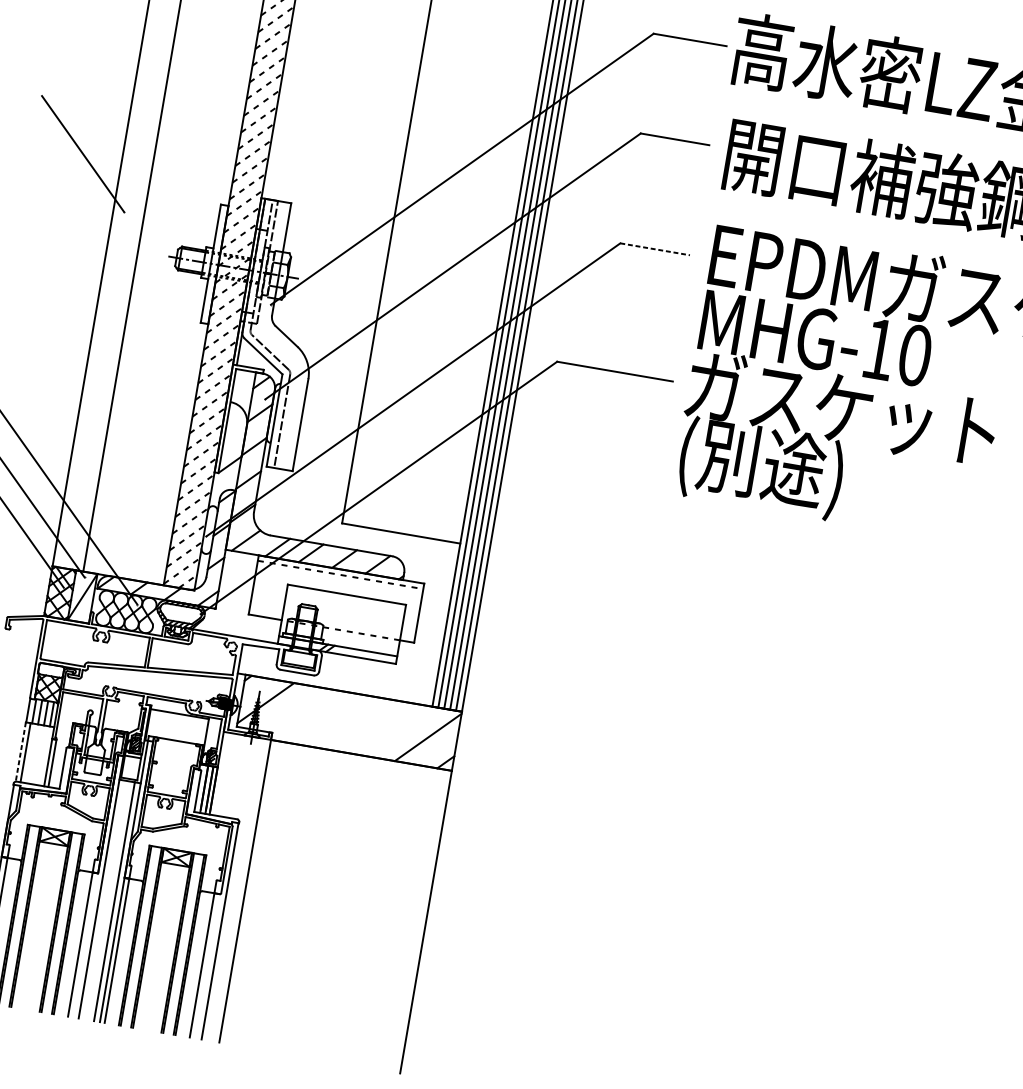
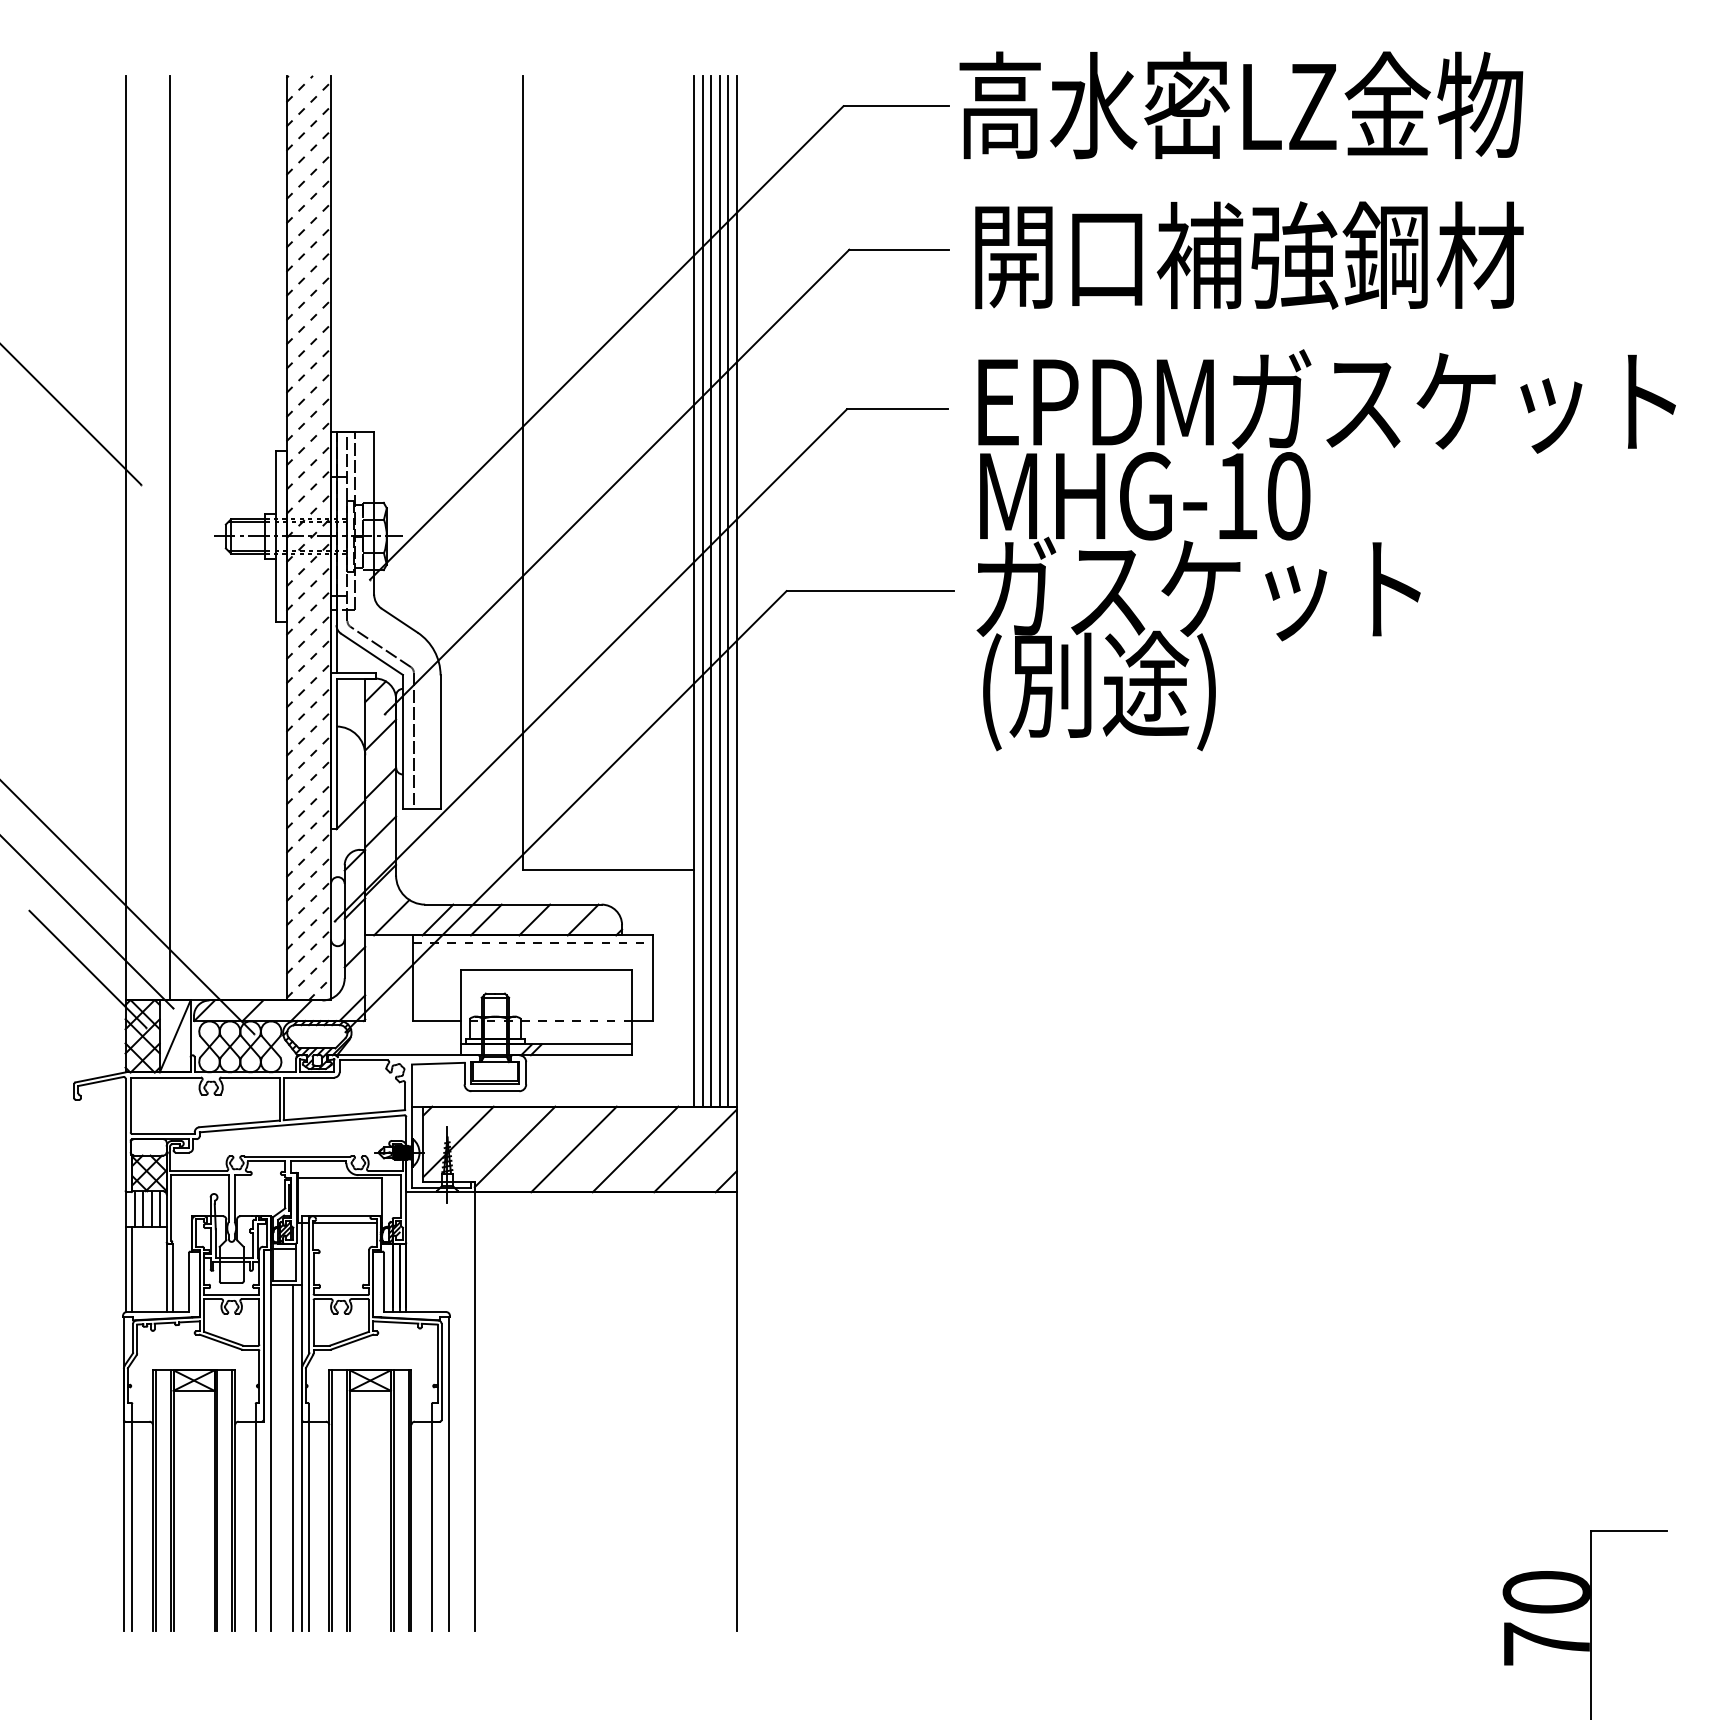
line: (655, 249) -> (897, 409), dashed -> solid
line: (303, 713) -> (514, 1146), added
line: (344, 722) -> (573, 1149), added
line: (387, 729) -> (635, 1149), added
line: (177, 746) -> (344, 1223), added
line: (20, 752) -> (125, 1269), dashed -> solid

